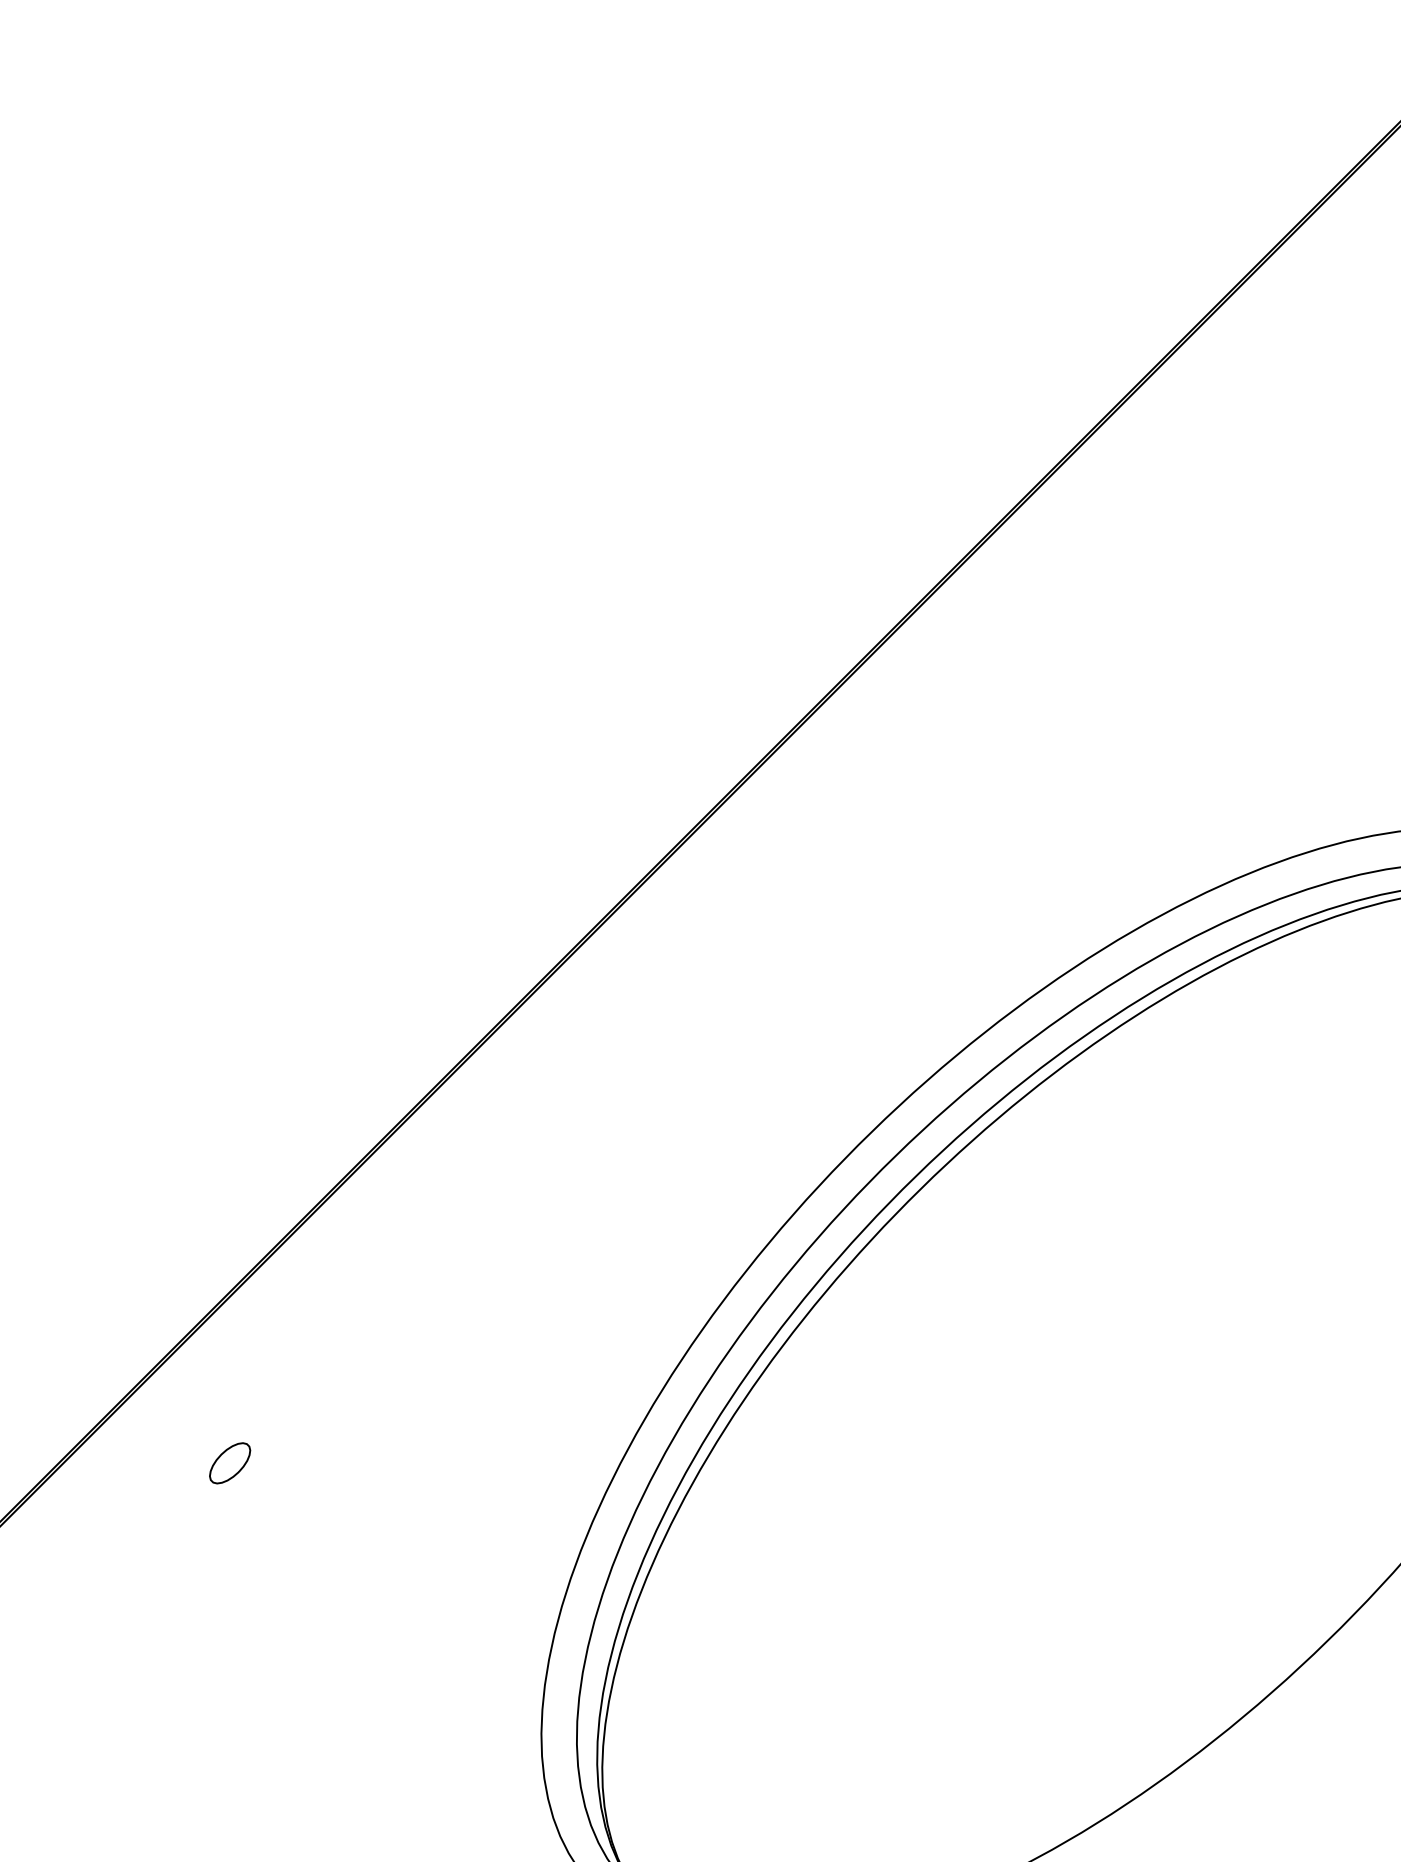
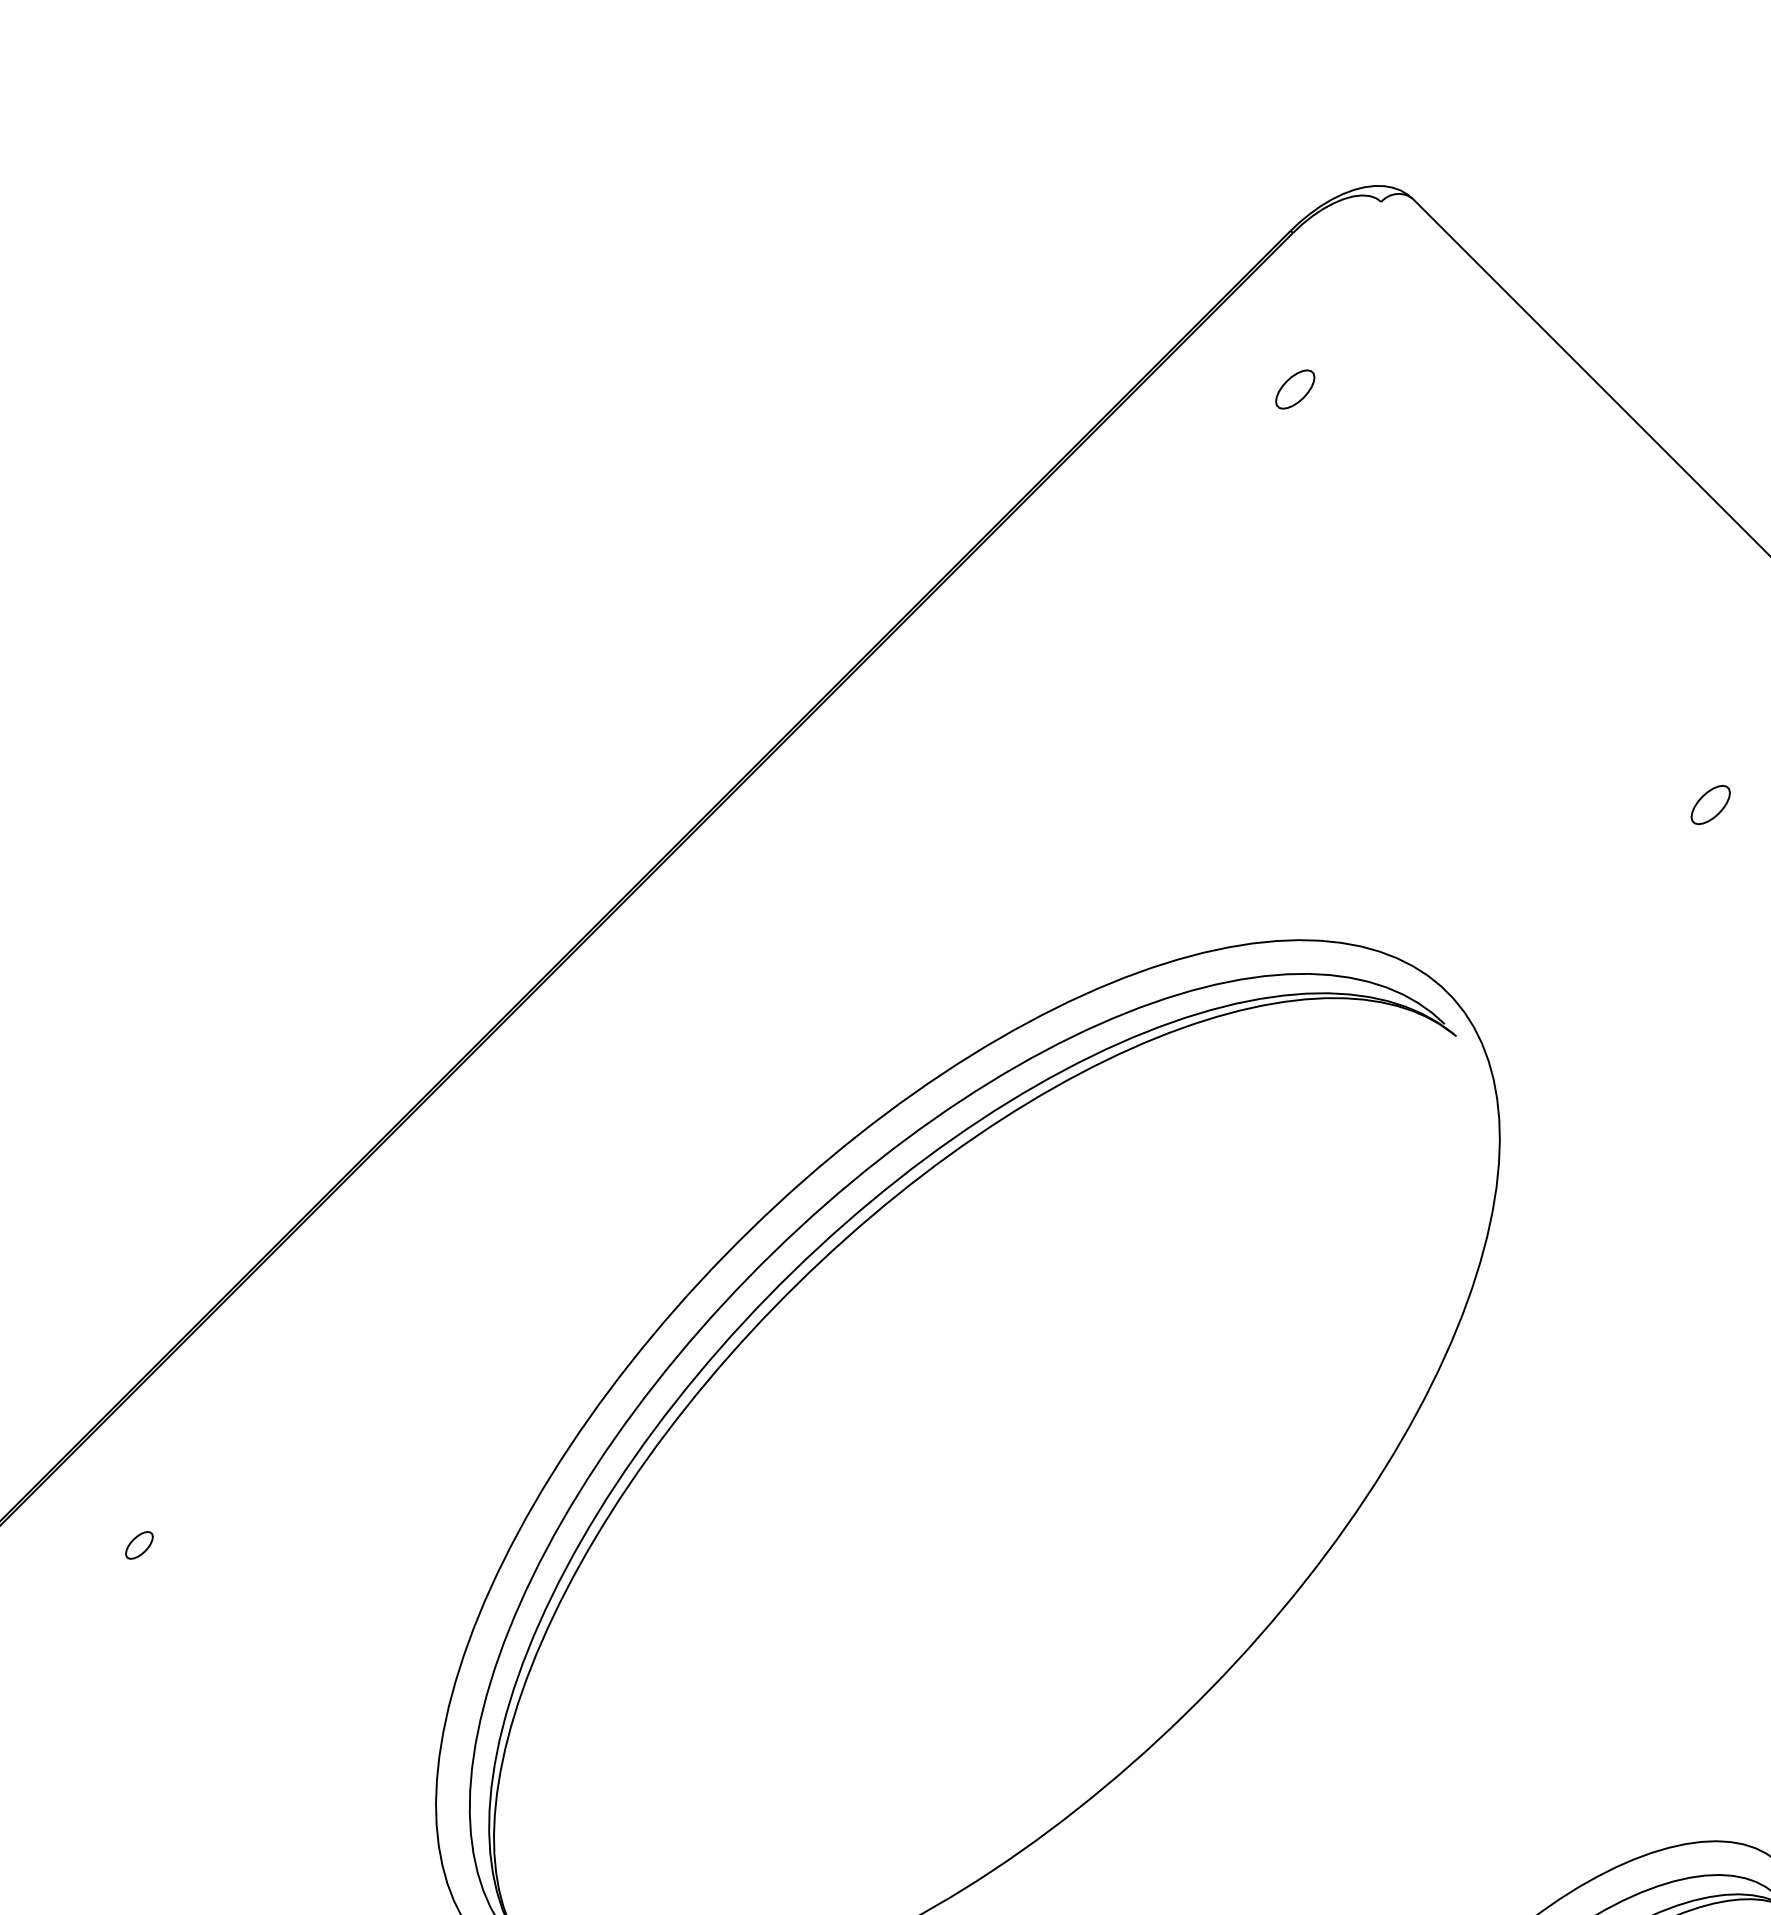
part: (230, 1463) -> (139, 1545), size x0.7

